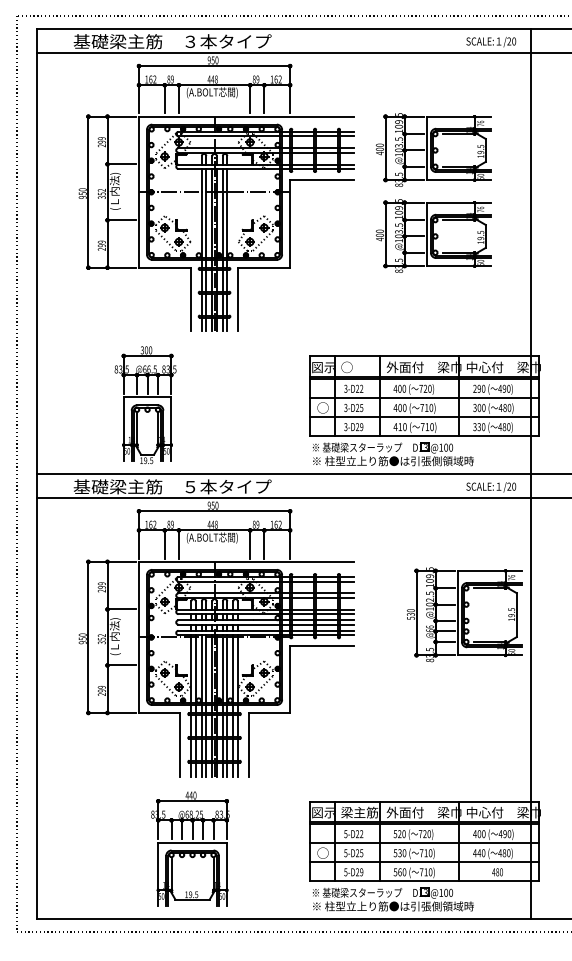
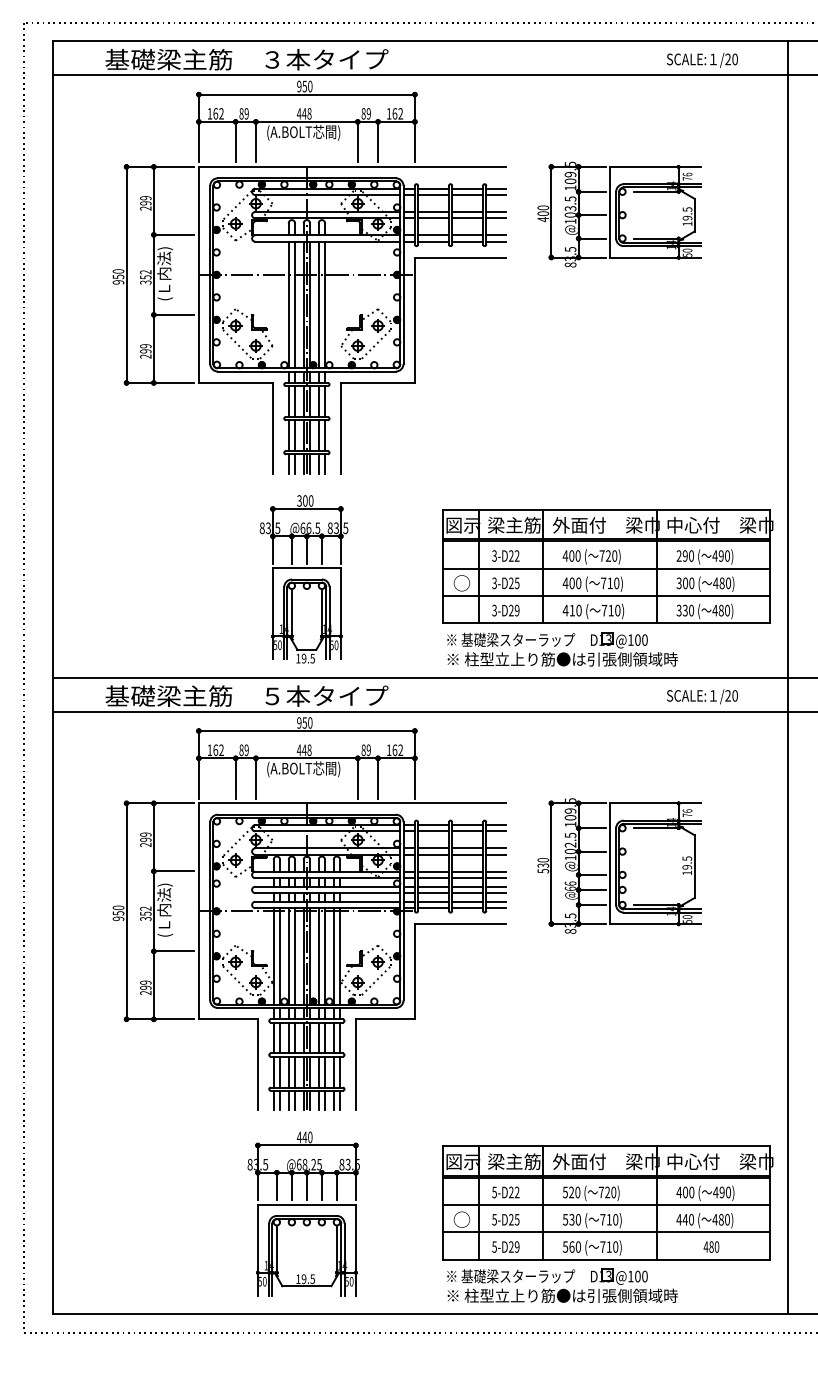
part: (433, 235) -> (619, 336), removed
text: (359, 367) -> (514, 525), ○ -> 梁主筋
part: (145, 405) -> (303, 579), moved
line: (530, 473) -> (787, 676), moved
part: (464, 614) -> (619, 865), moved
part: (190, 848) -> (303, 1213), moved

